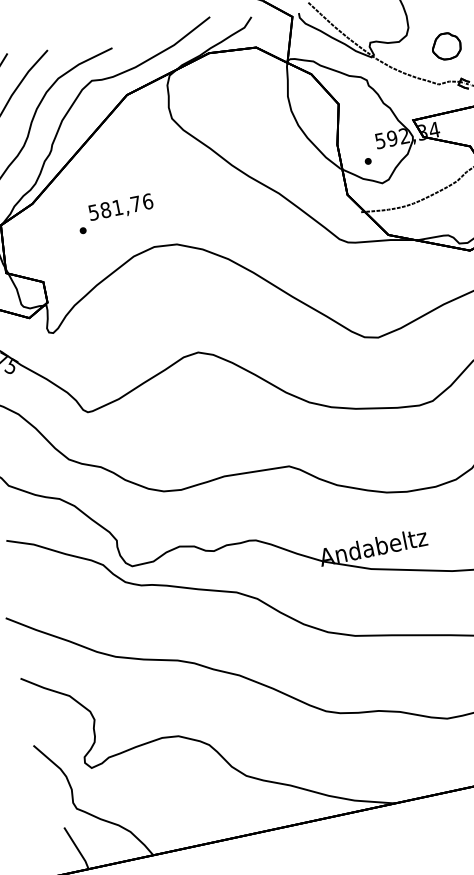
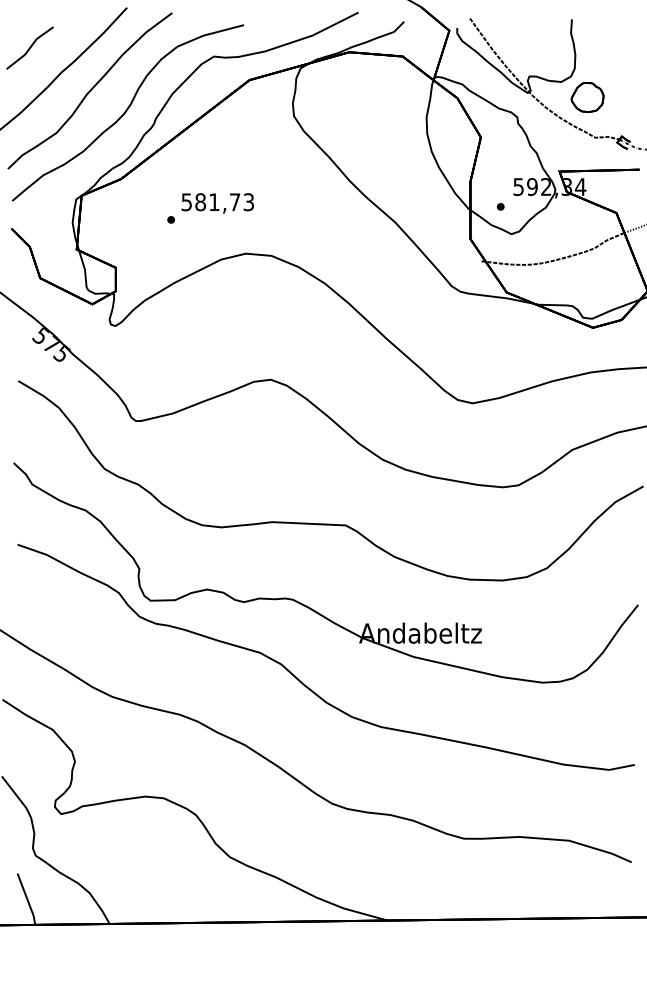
part: (446, 46) -> (587, 97), moved
text: (147, 201) -> (248, 202), 581,76 -> 581,73

